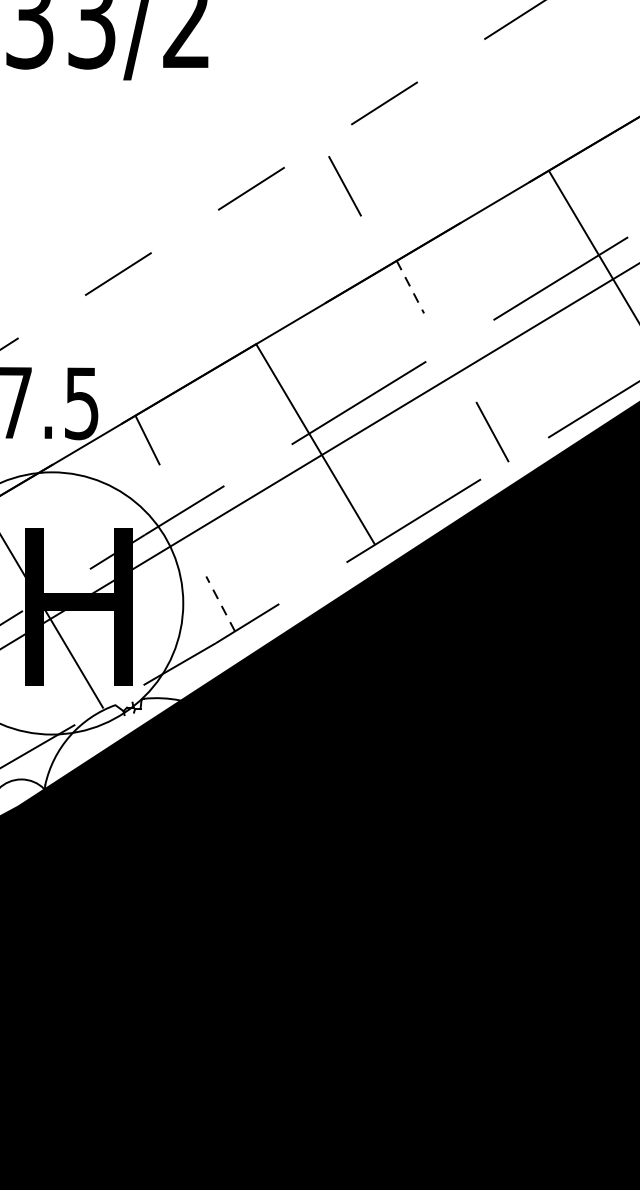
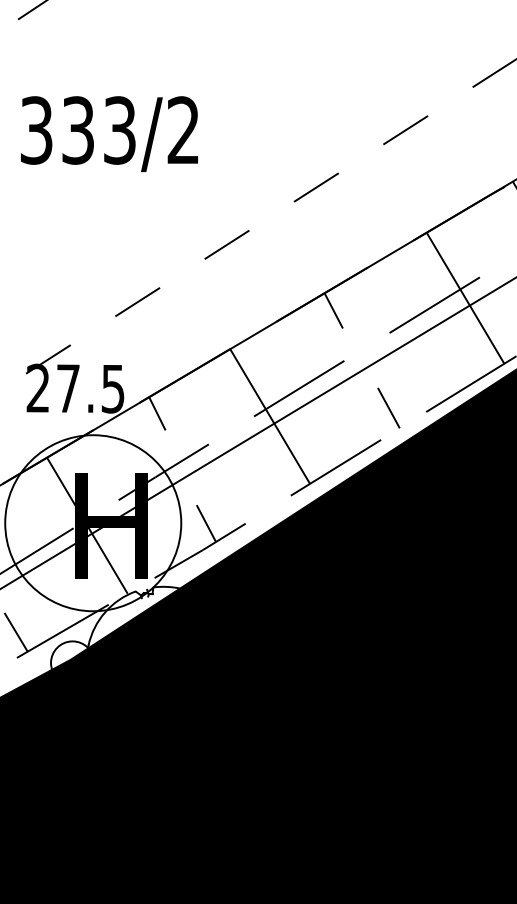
line: (344, 185) -> (289, 242), removed
line: (410, 286) -> (333, 310), dashed -> solid
line: (220, 603) -> (206, 523), dashed -> solid

